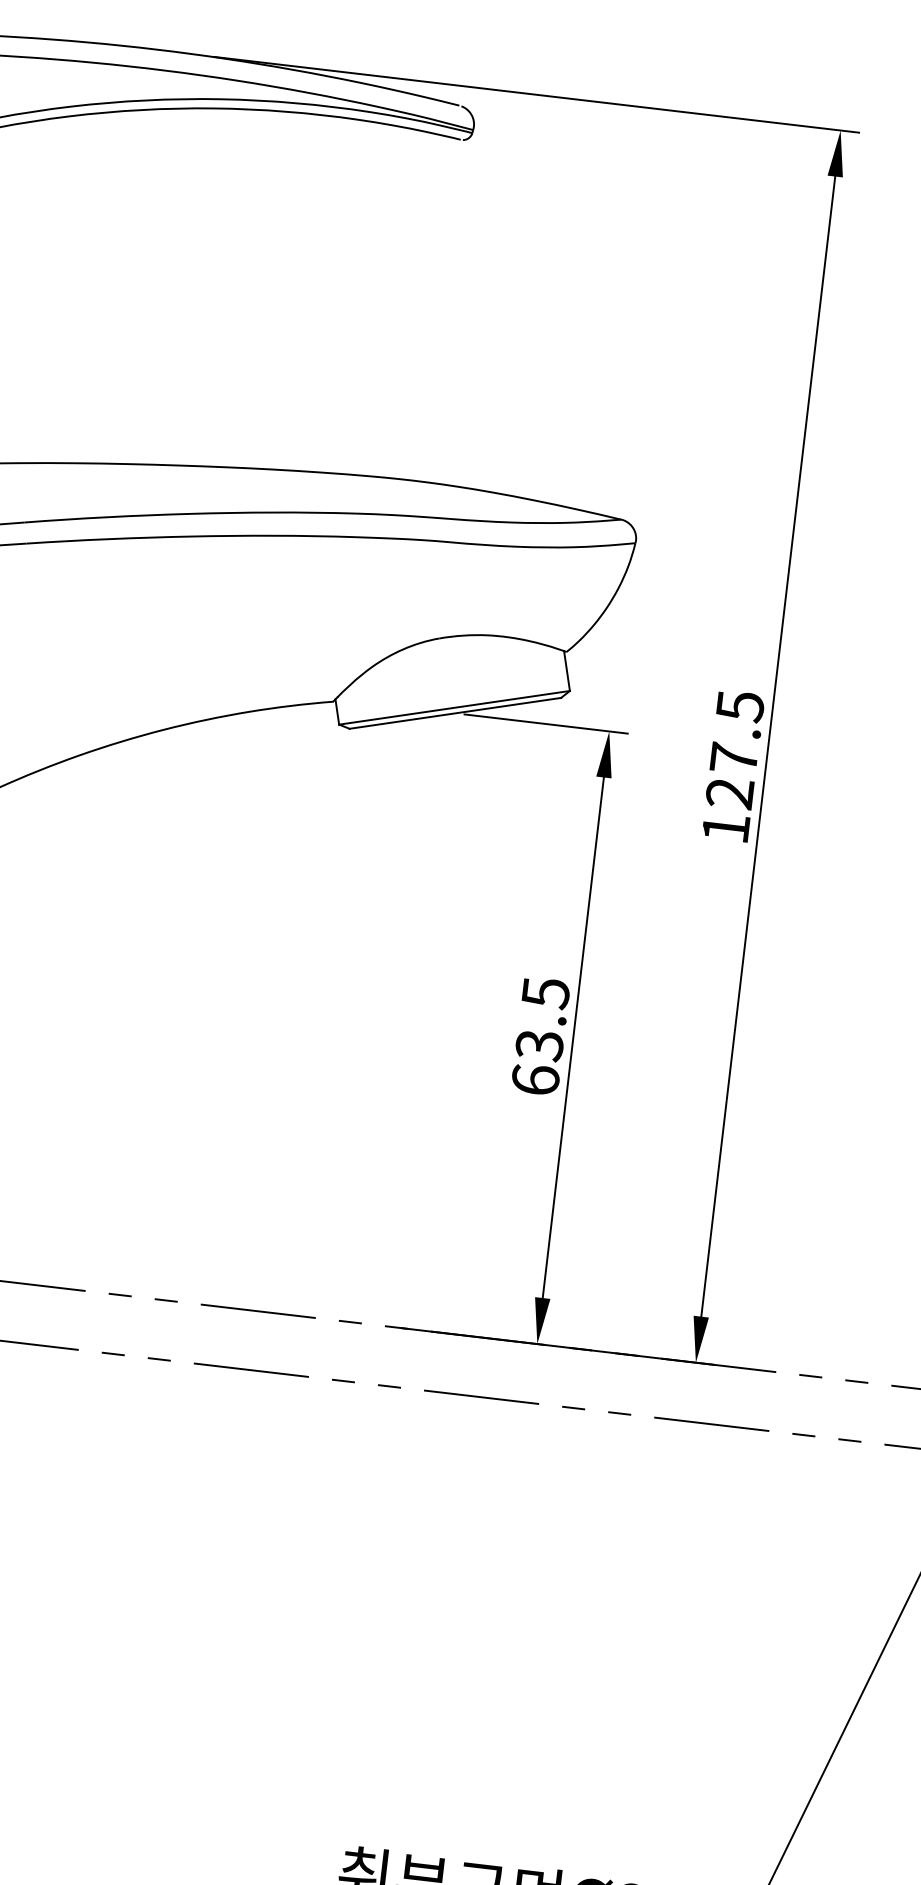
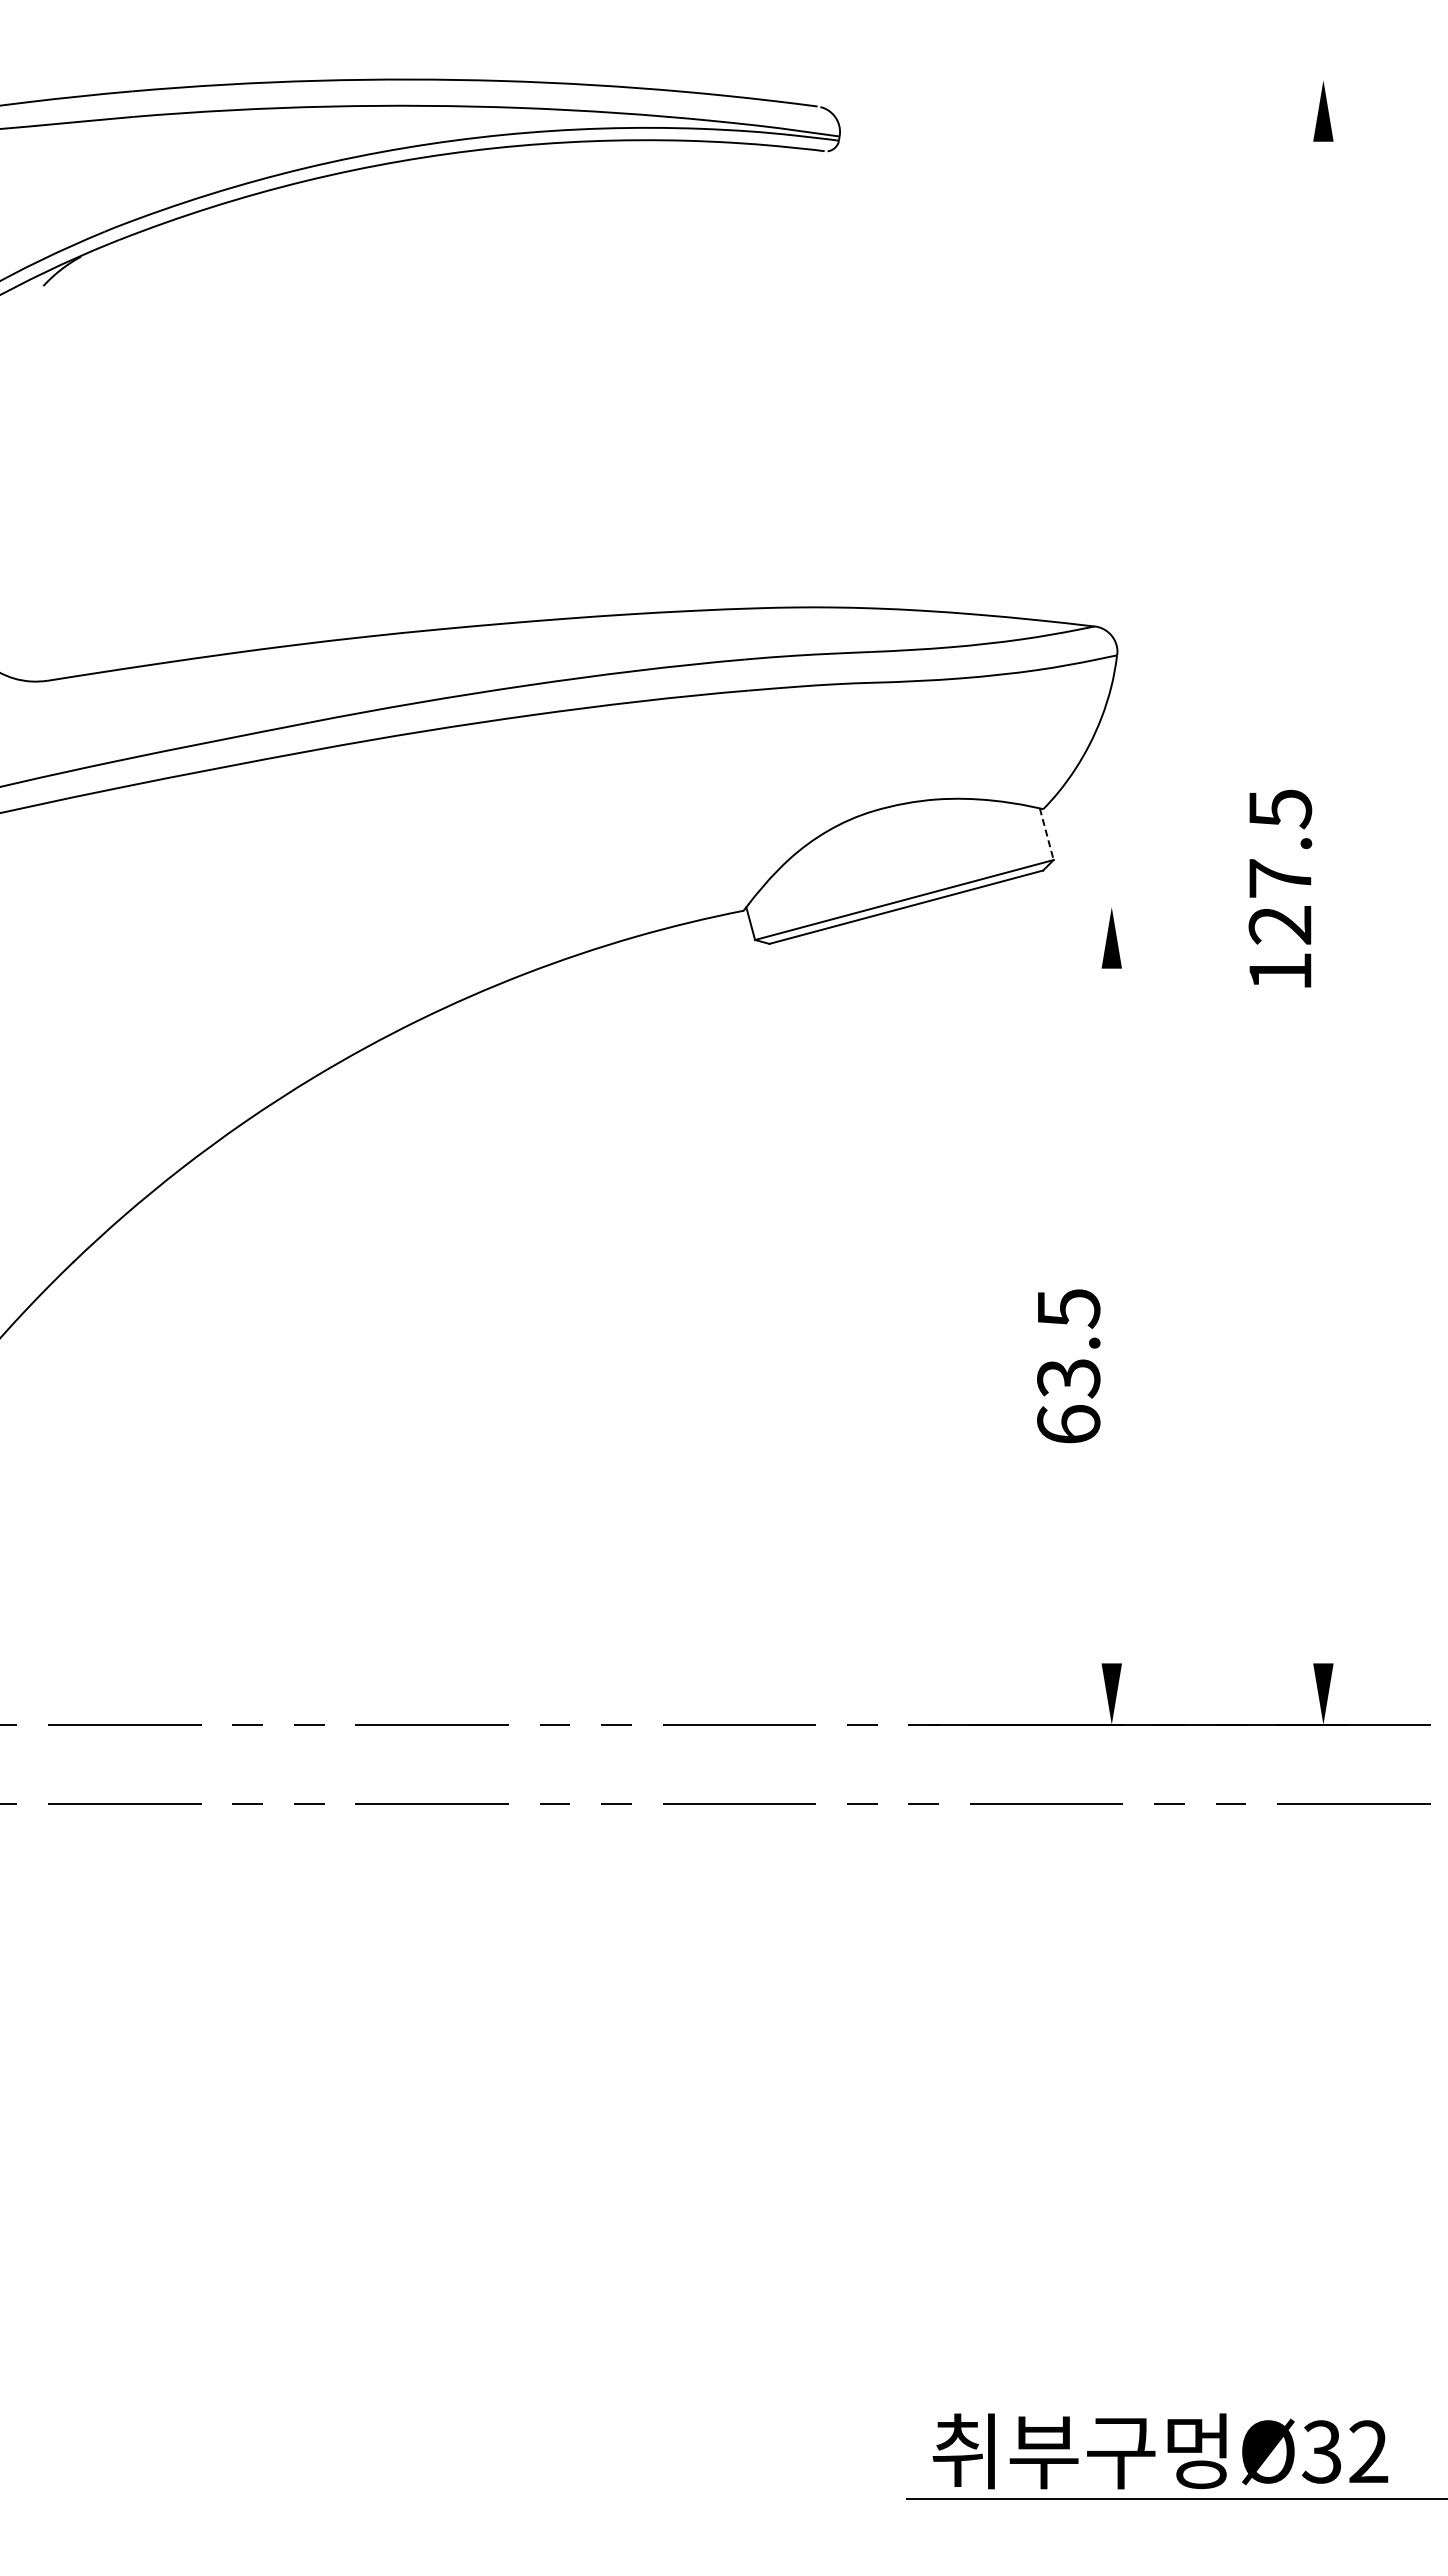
line: (536, 94) -> (917, 80), removed
line: (566, 671) -> (1046, 834), solid -> dashed
line: (546, 724) -> (1027, 907), removed
line: (768, 746) -> (1323, 902), removed
text: (733, 765) -> (1280, 888), moved
text: (540, 1036) -> (1068, 1366), moved
line: (573, 1037) -> (1111, 1315), removed

